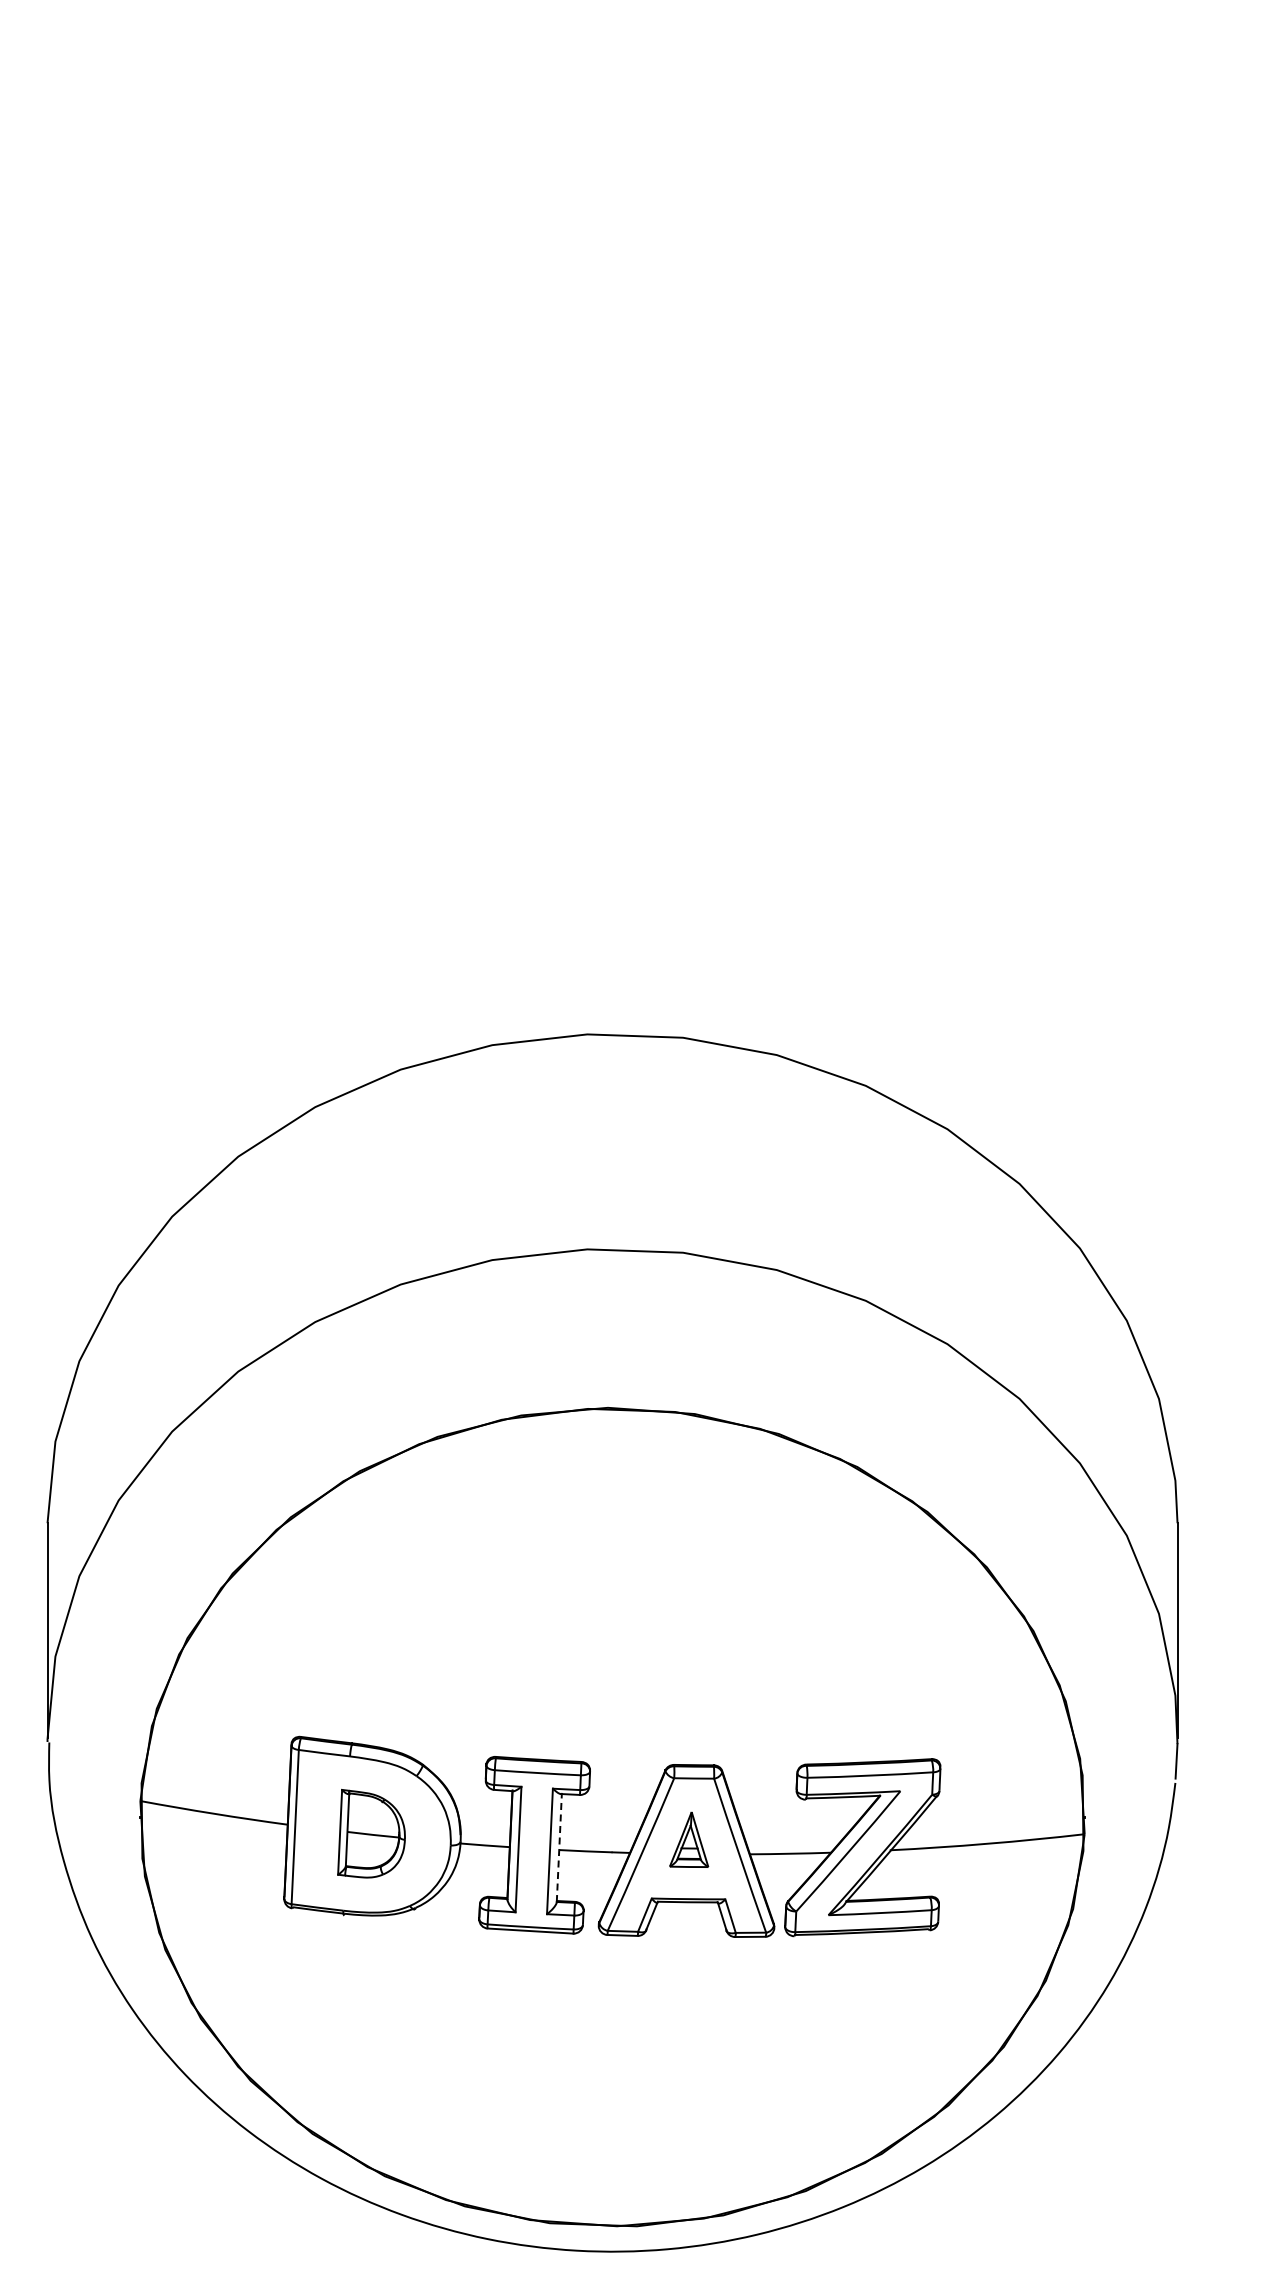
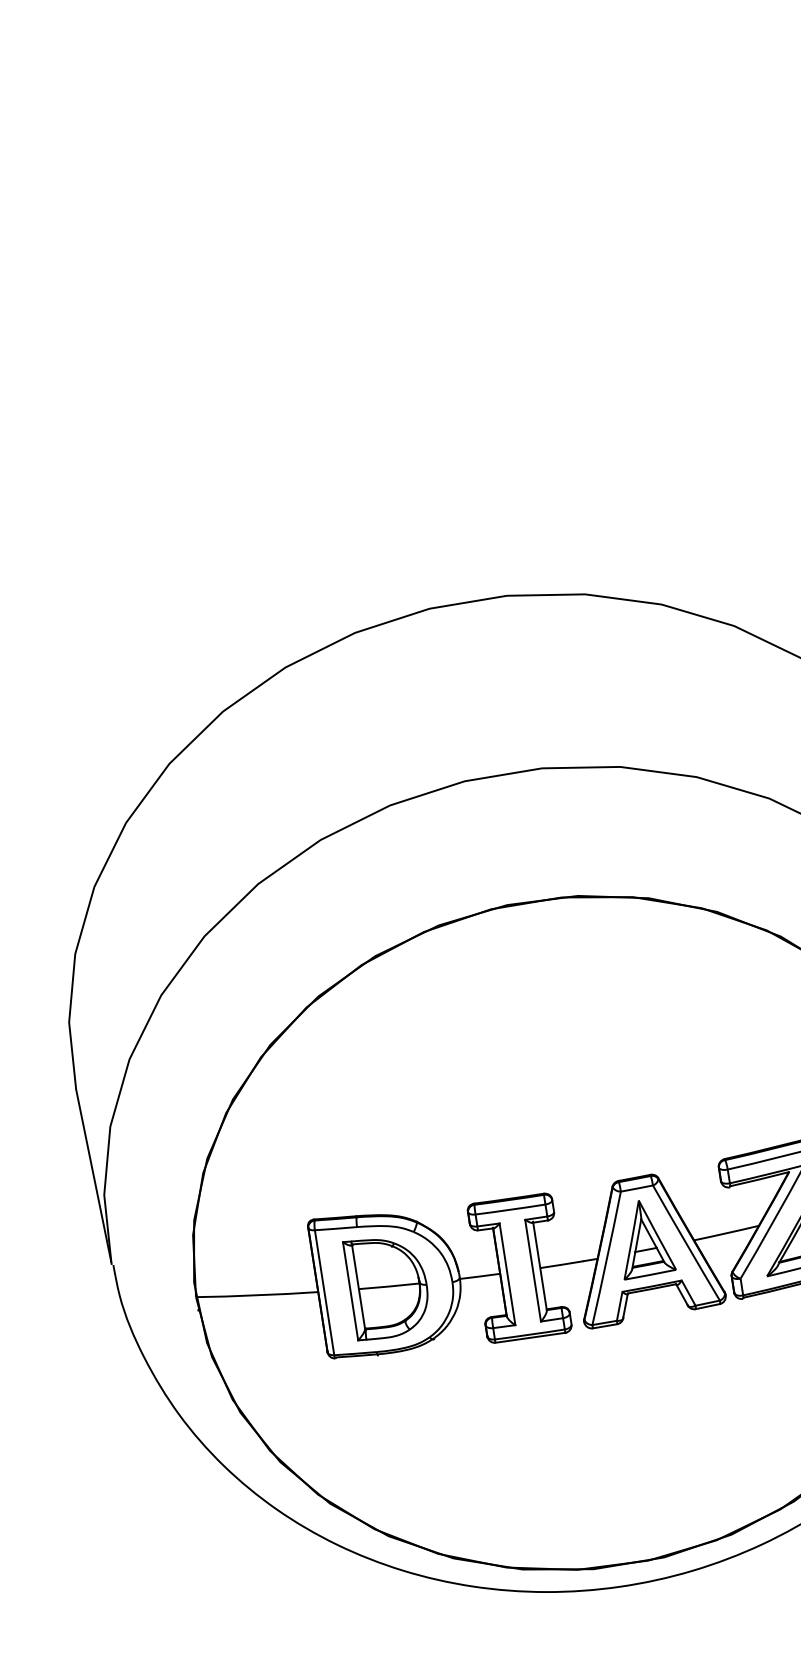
part: (371, 1833) -> (386, 1285), size x1.43
part: (688, 1839) -> (642, 1238), size x1.67
line: (559, 1847) -> (540, 1265), dashed -> solid

